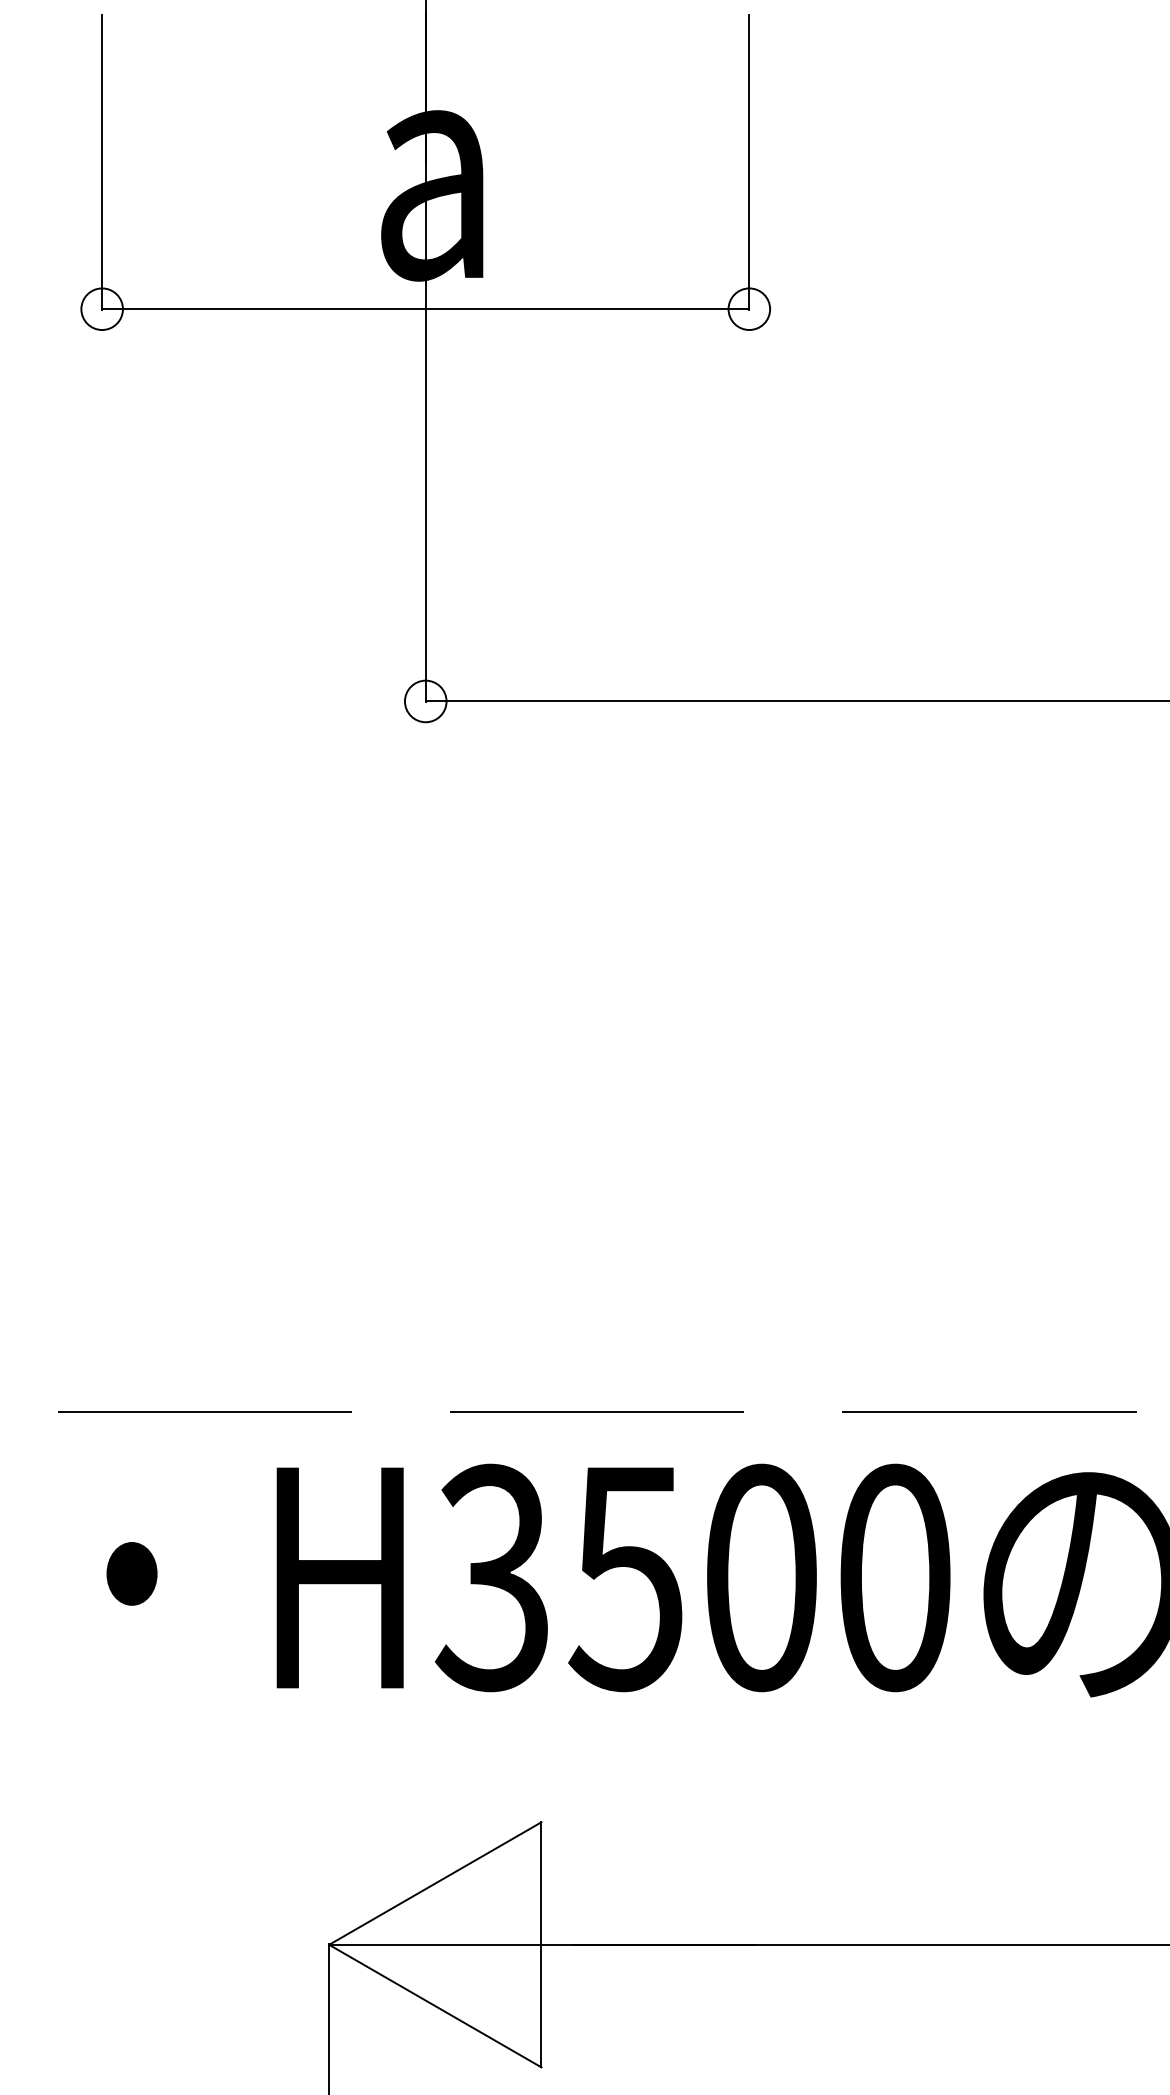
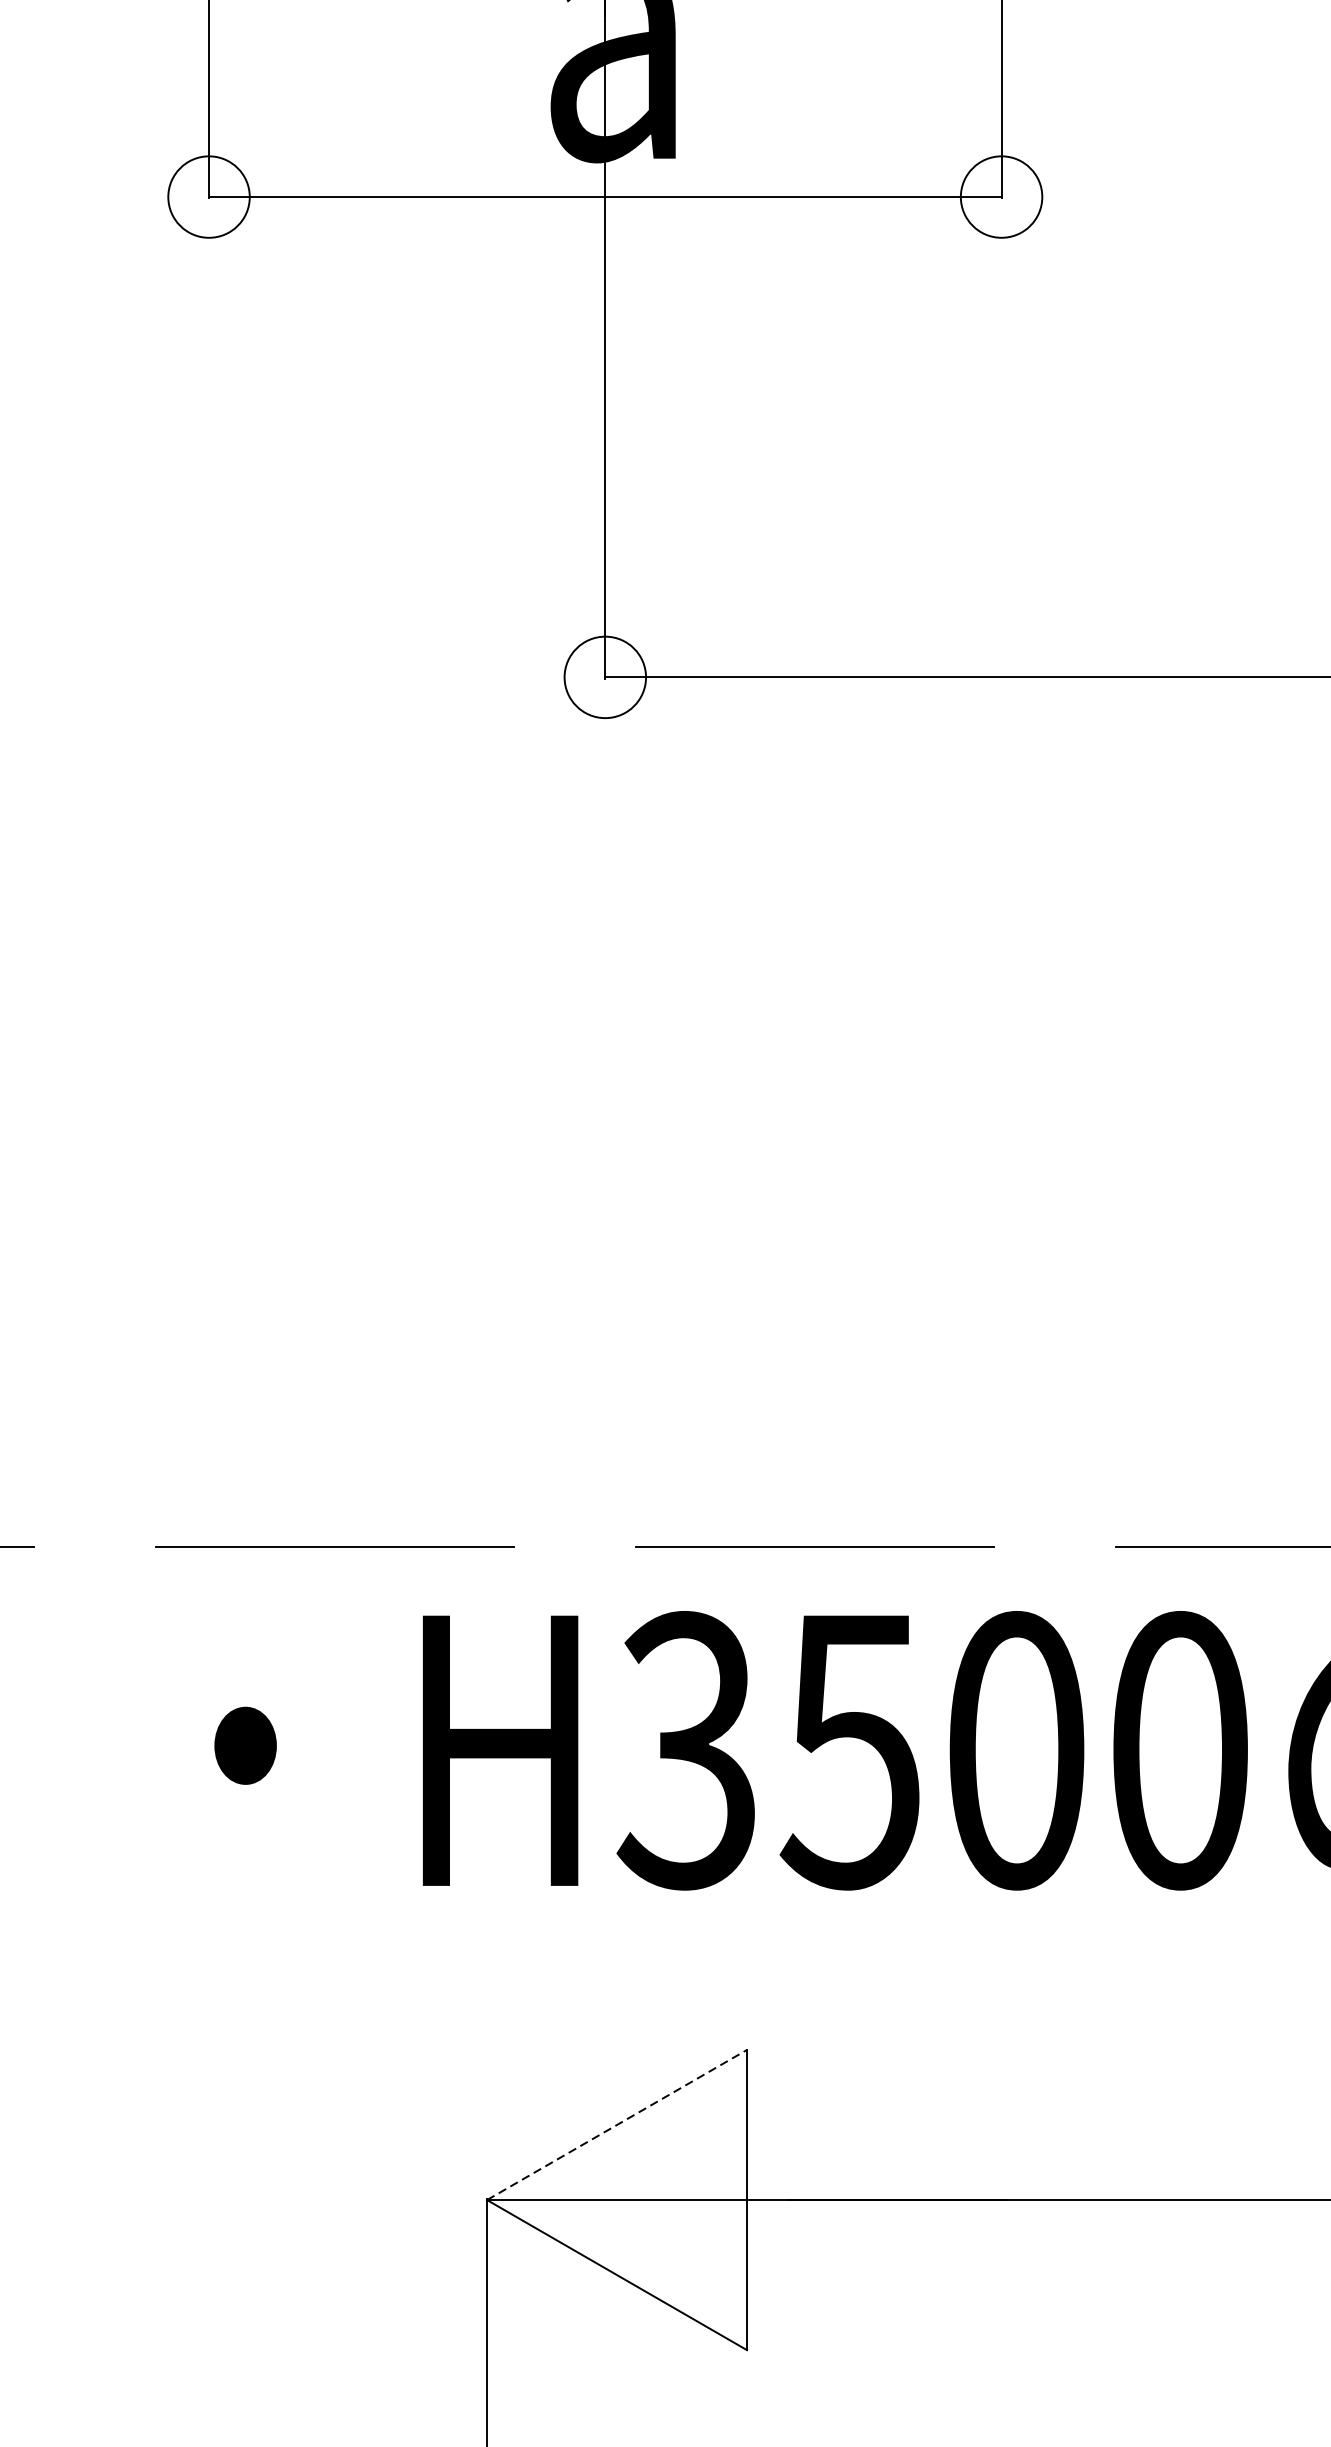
circle: (101, 309) -> (208, 197), size x1.6
circle: (749, 309) -> (1001, 197), size x1.6
circle: (425, 701) -> (604, 677), size x1.6
line: (435, 1883) -> (617, 2124), solid -> dashed

